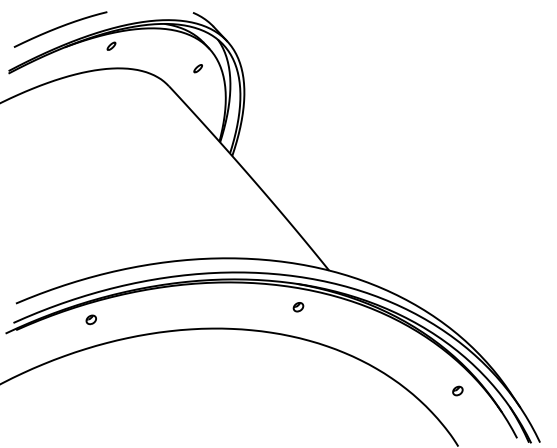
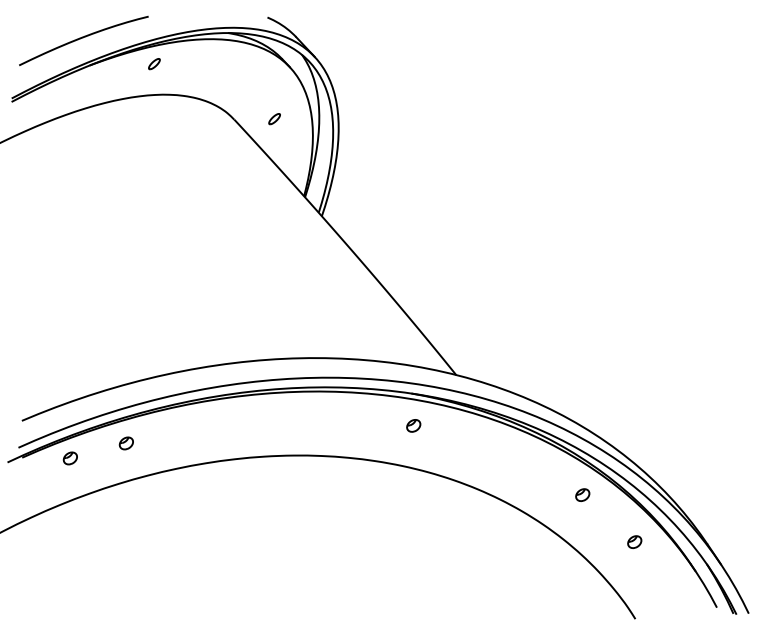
part: (198, 68) -> (274, 119), moved
part: (50, 330) -> (69, 458), added
part: (420, 356) -> (582, 494), added

